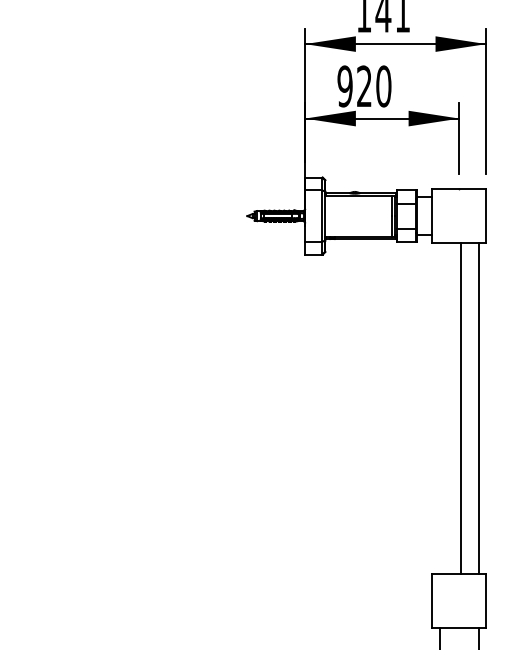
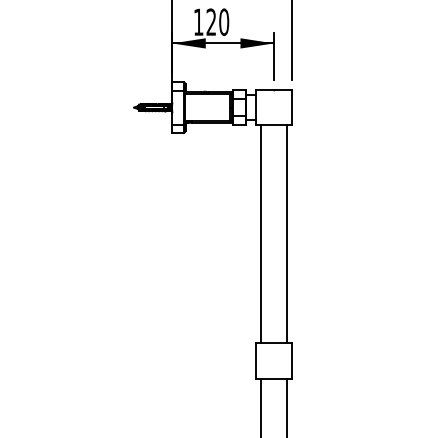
text: (344, 86) -> (198, 22), 920 -> 120
line: (461, 408) -> (261, 234), moved

